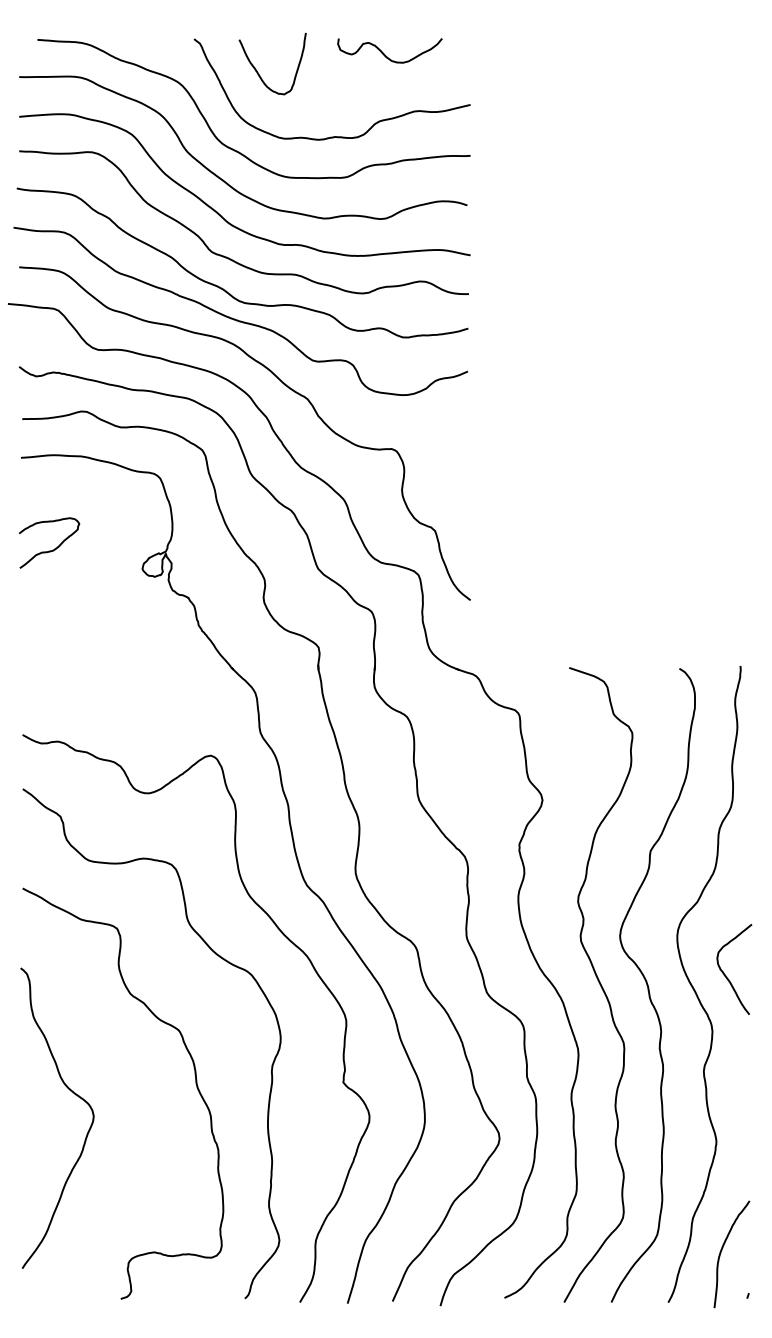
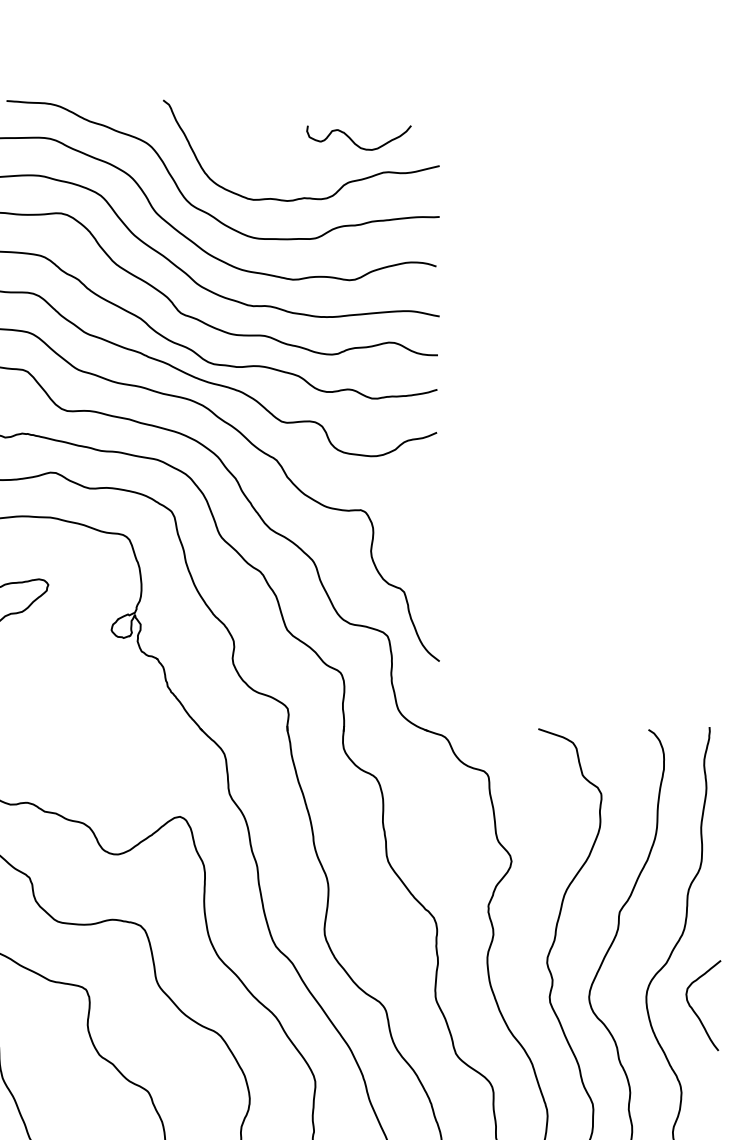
curve: (385, 54) -> (354, 141), moved
curve: (257, 70) -> (226, 131), removed
curve: (726, 975) -> (695, 1011), moved

